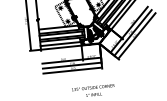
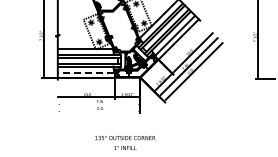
line: (60, 44) -> (85, 72), solid -> dashed
line: (71, 65) -> (97, 104), removed
line: (71, 70) -> (97, 111), removed

